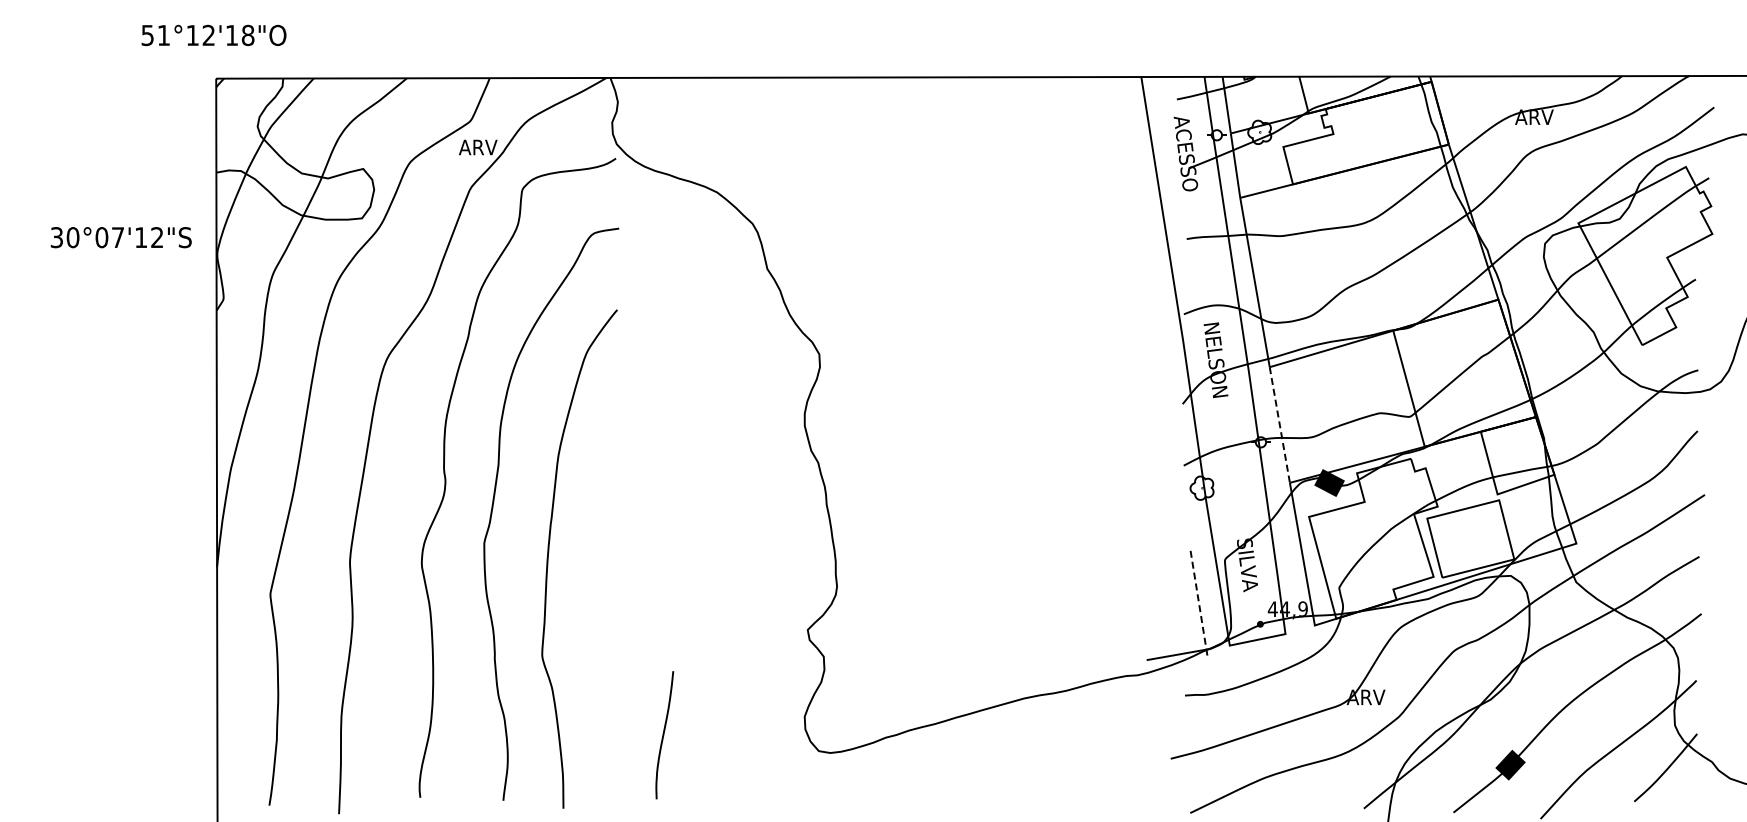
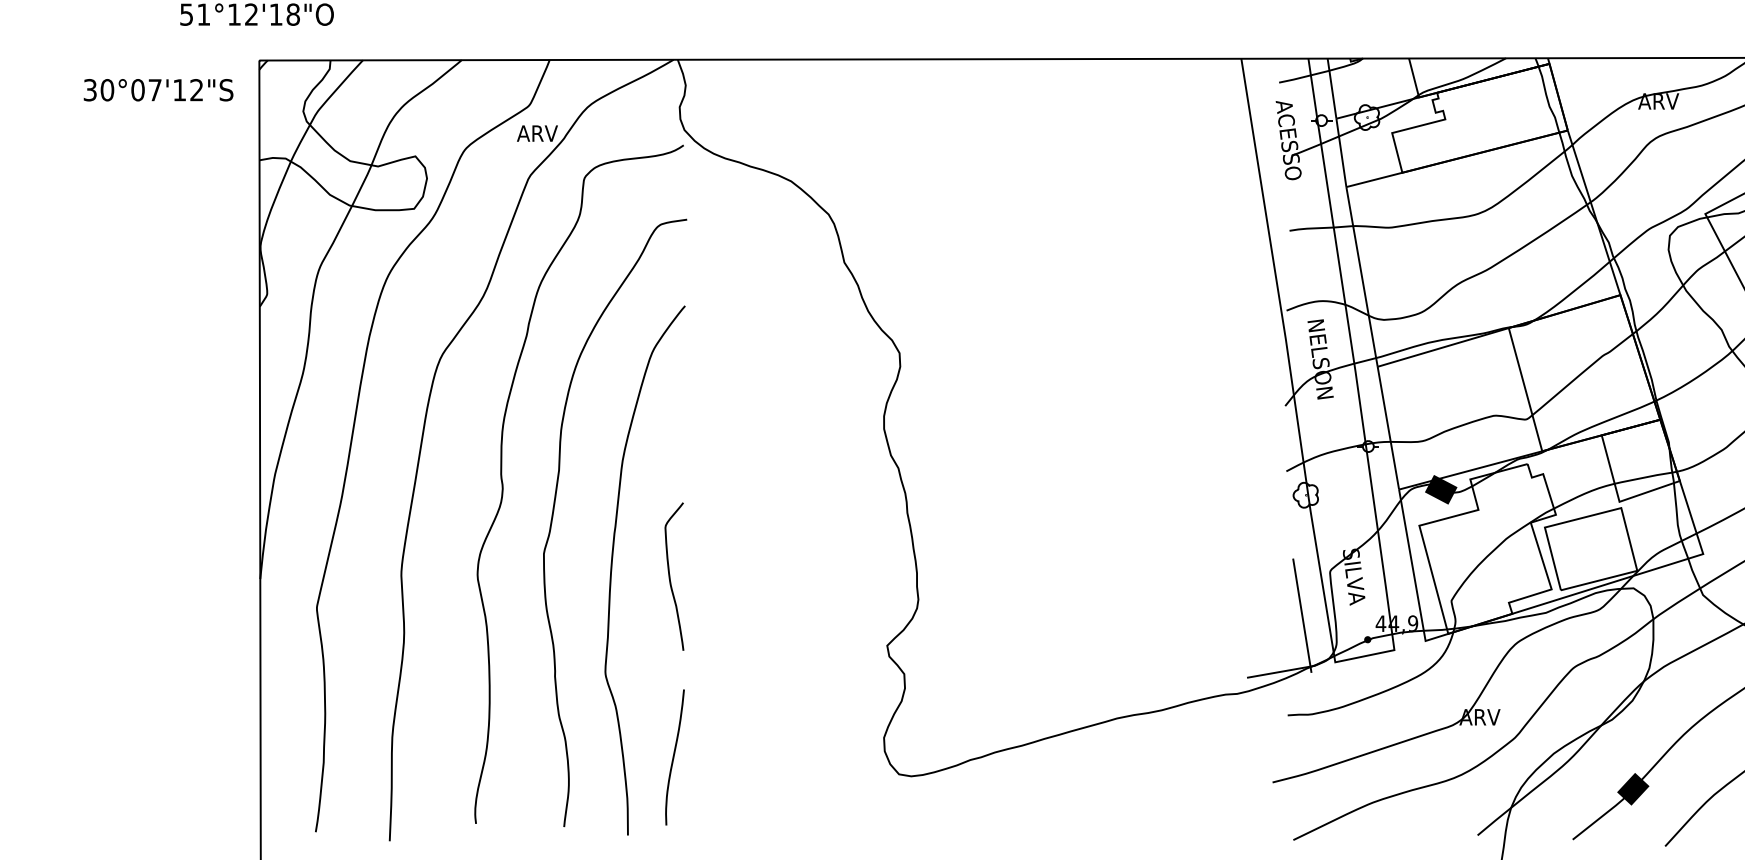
text: (120, 237) -> (157, 90), moved
line: (1279, 425) -> (1388, 428), dashed -> solid
curve: (603, 564) -> (670, 576), added
line: (1198, 601) -> (1302, 615), dashed -> solid
curve: (664, 735) -> (674, 757), moved

